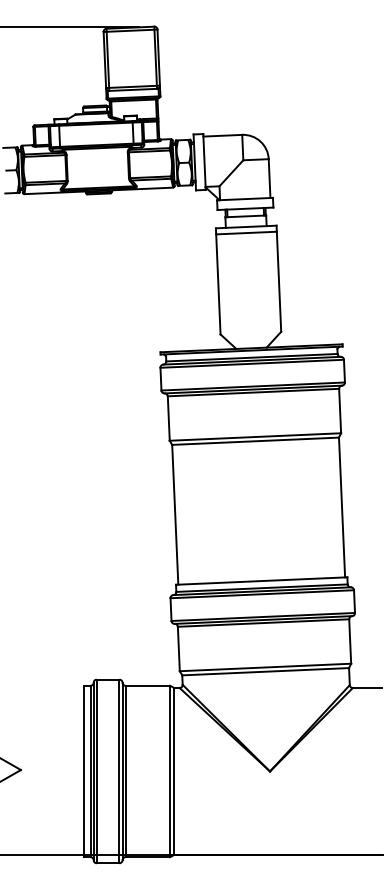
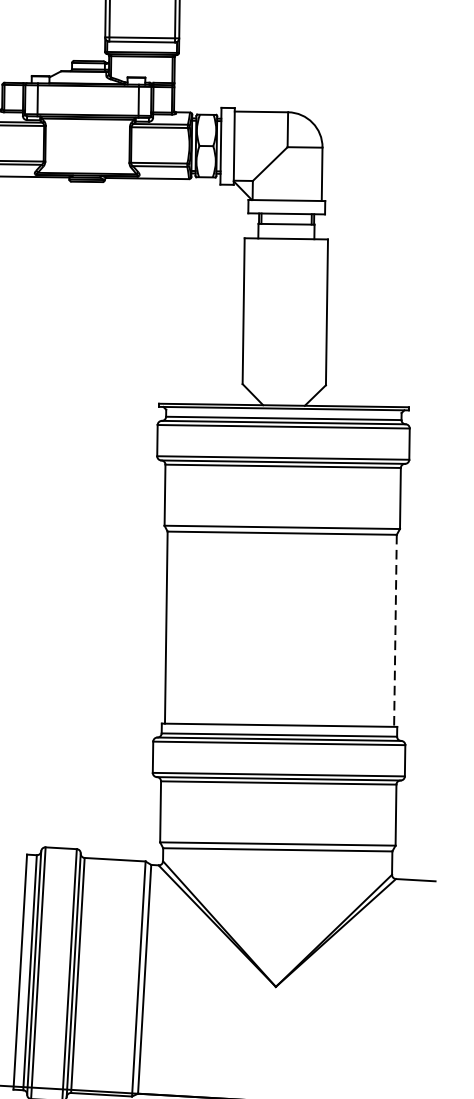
line: (246, 232) -> (286, 246), removed
line: (342, 507) -> (396, 630), solid -> dashed

